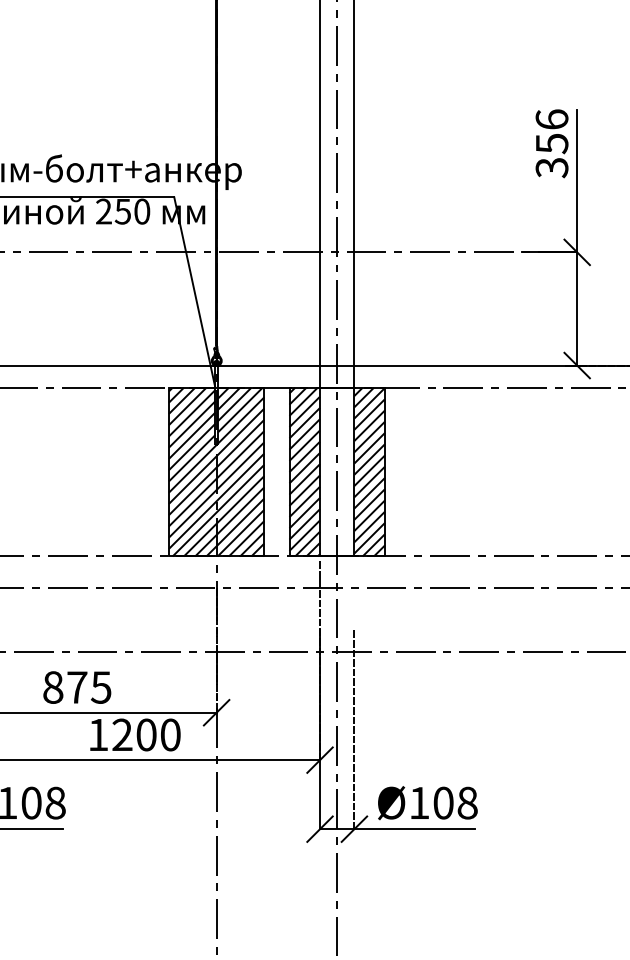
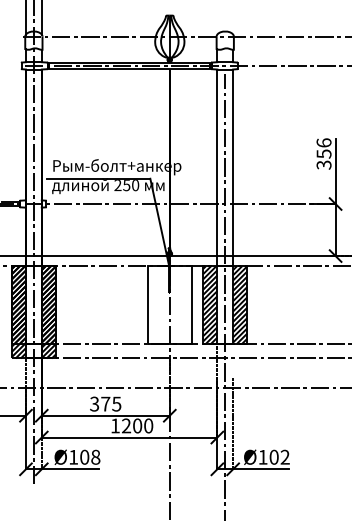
hatch: (215, 470) -> (169, 304), removed
text: (52, 686) -> (94, 403), 875 -> 375
text: (466, 801) -> (284, 456), Ø108 -> Ø102

